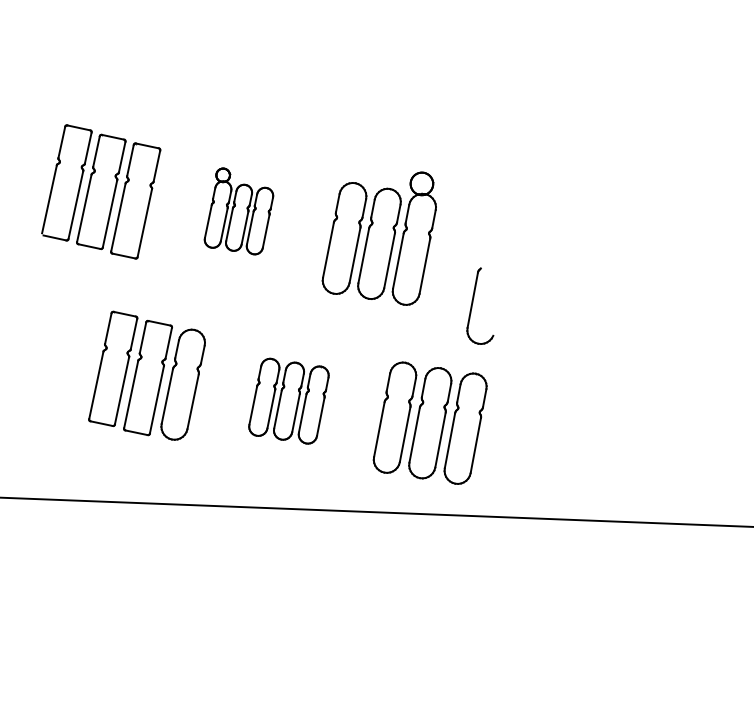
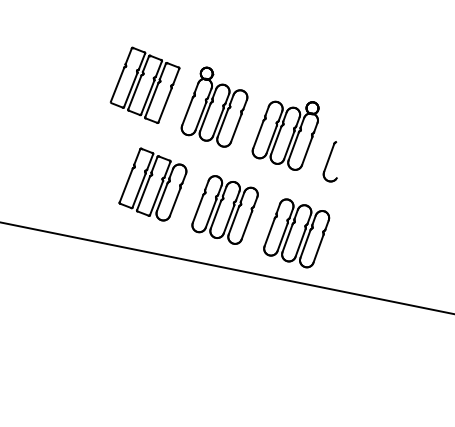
part: (237, 210) -> (214, 106), size x1.67
part: (474, 306) -> (329, 161), moved
part: (287, 400) -> (224, 209), size x1.43

